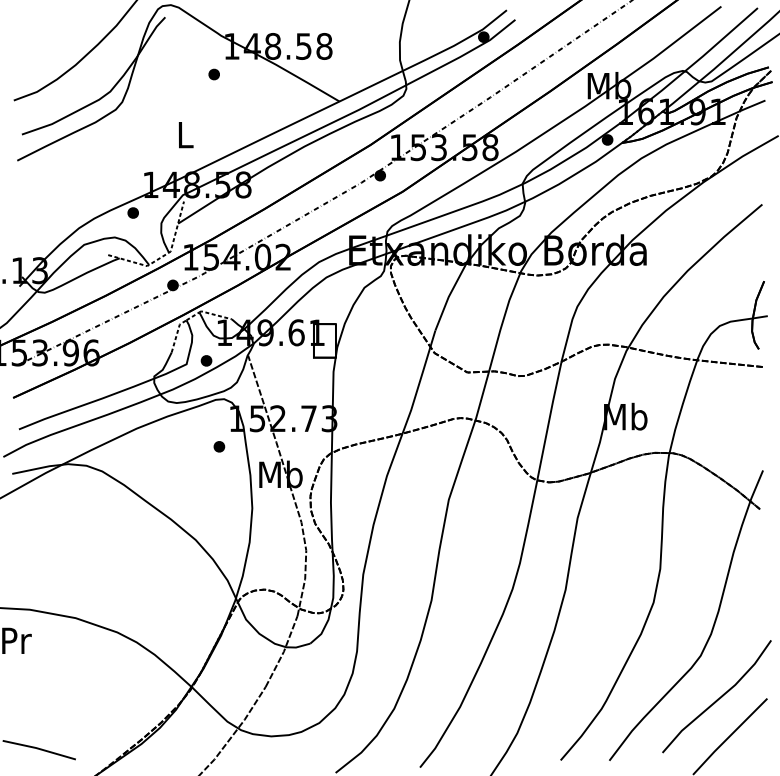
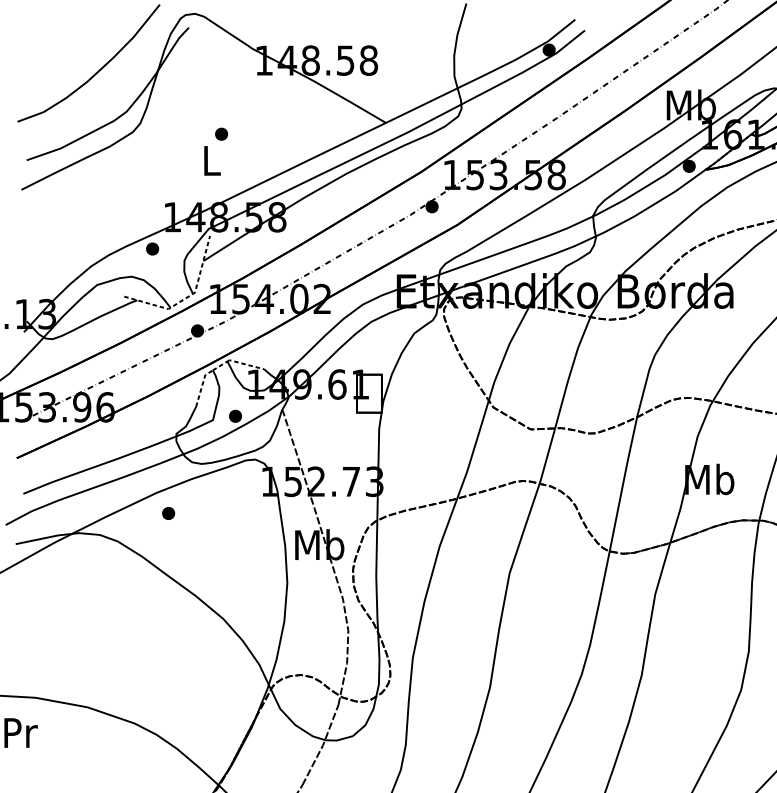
part: (213, 74) -> (220, 134), moved
part: (219, 446) -> (168, 513), moved

